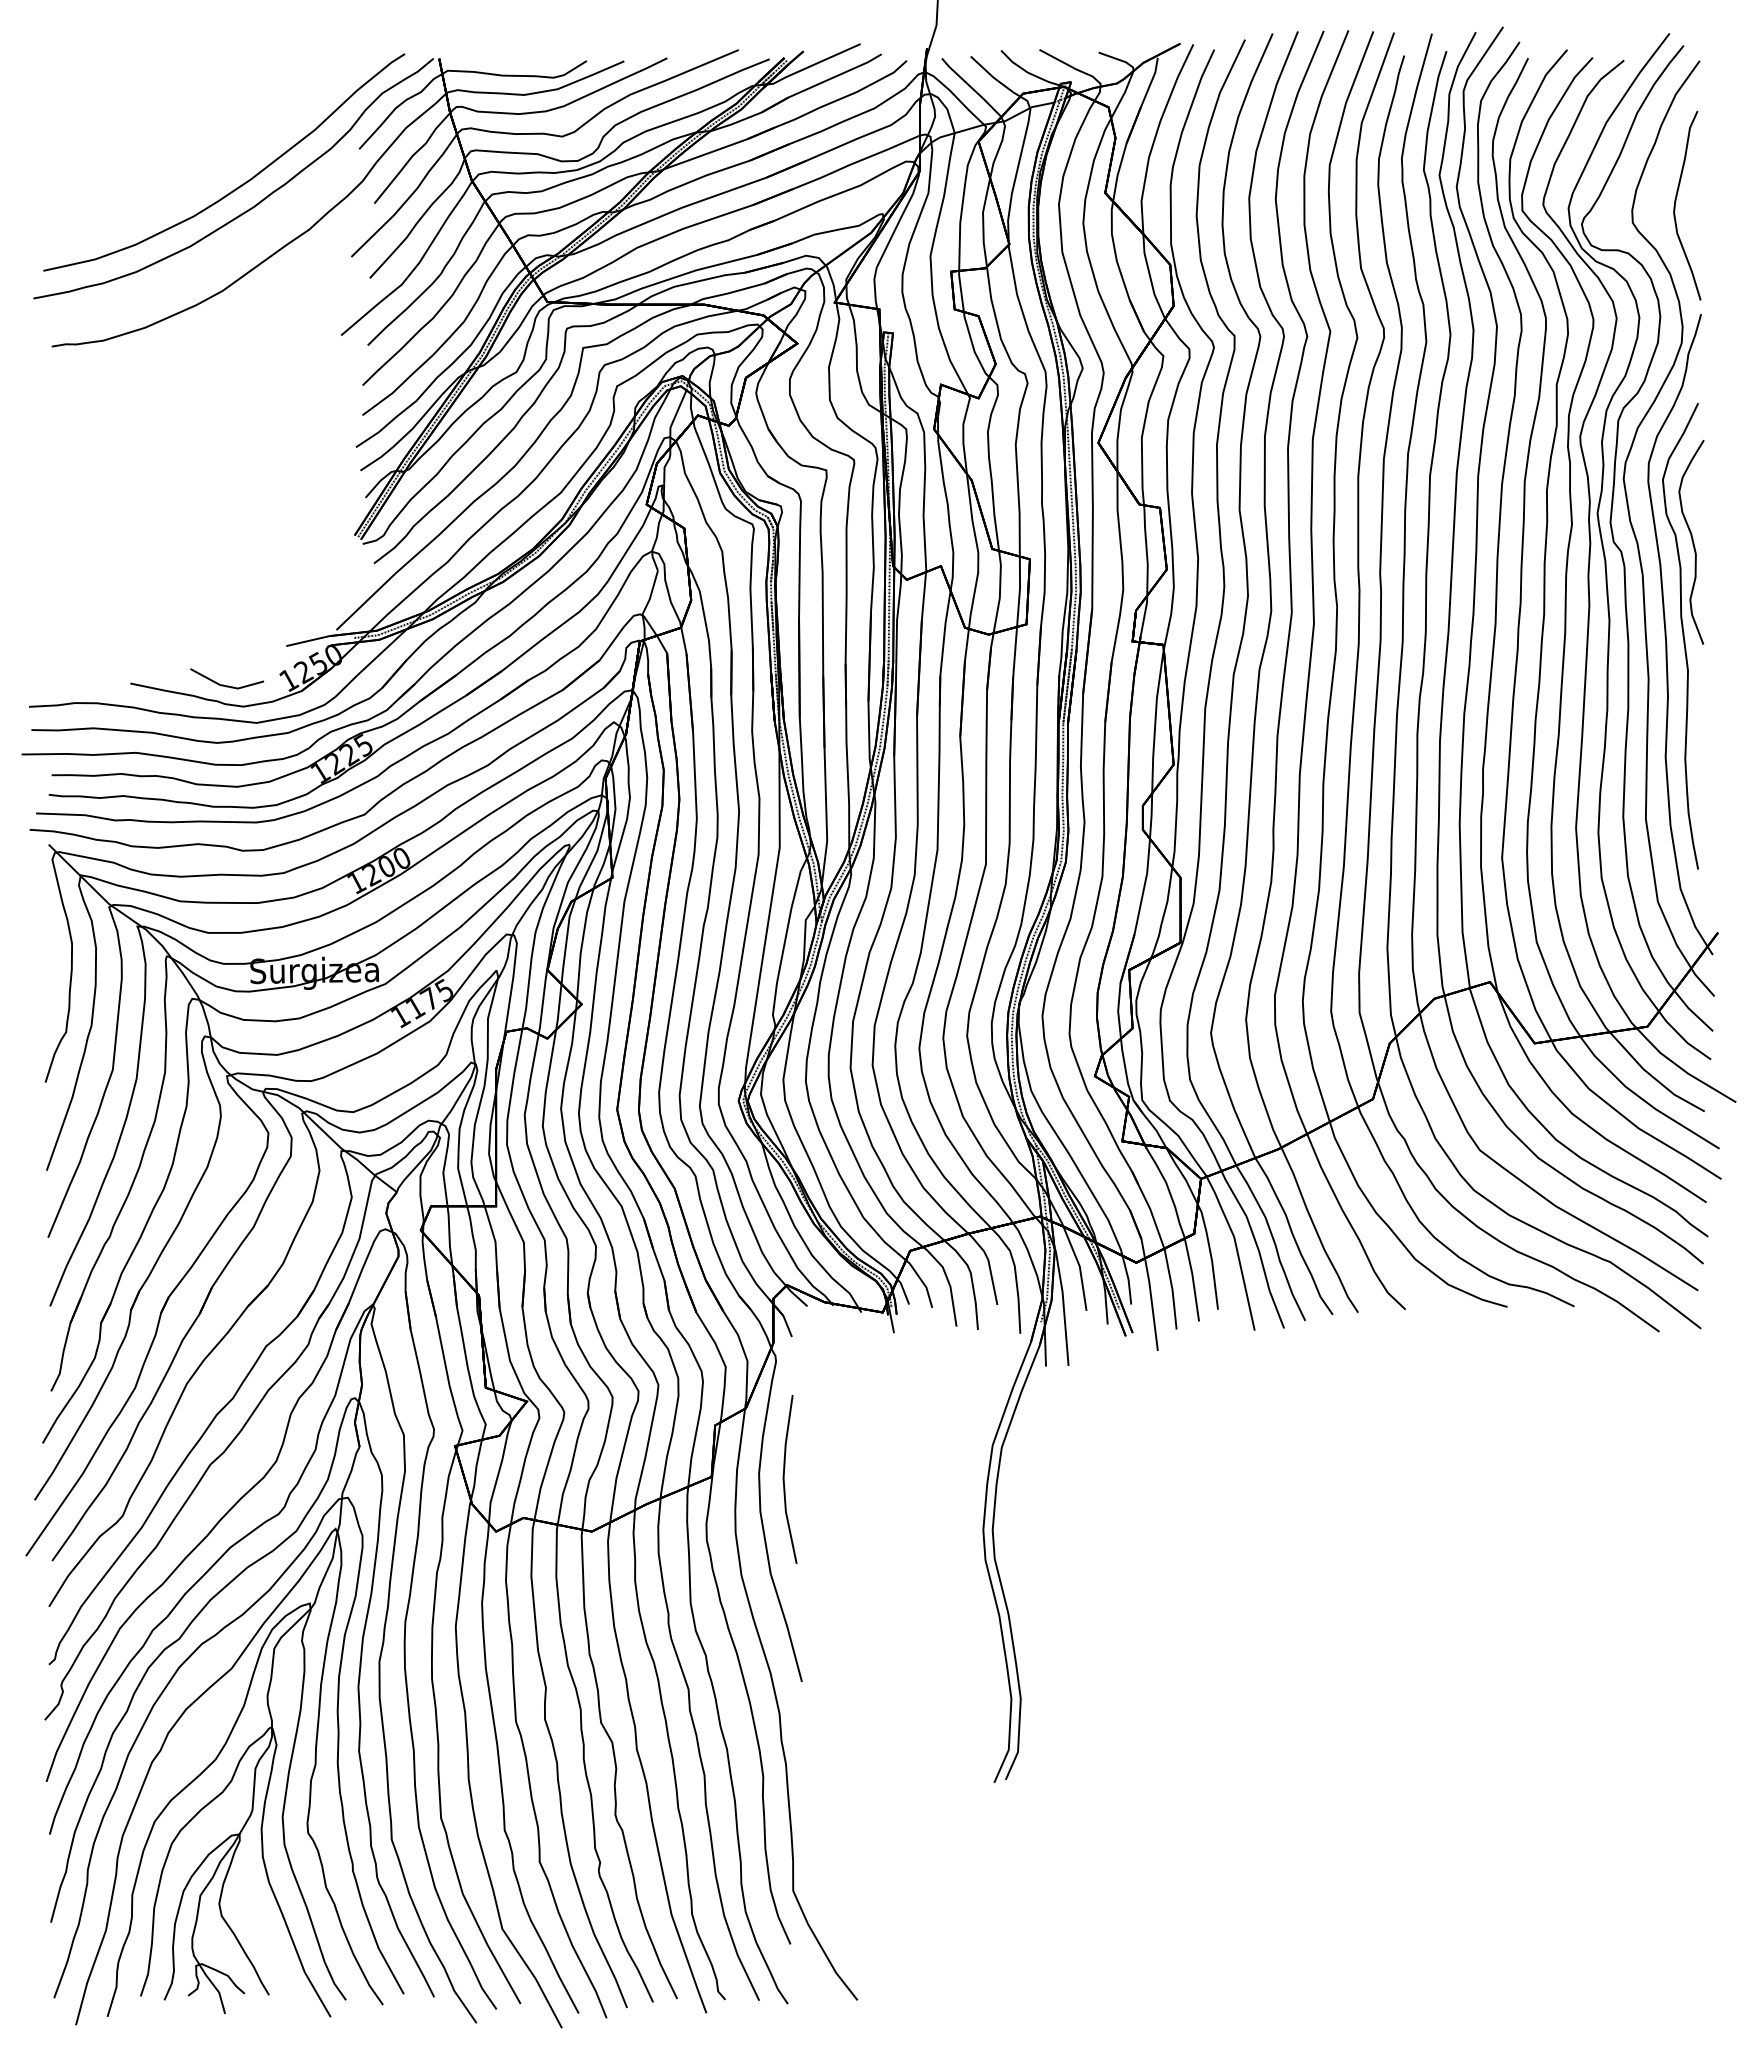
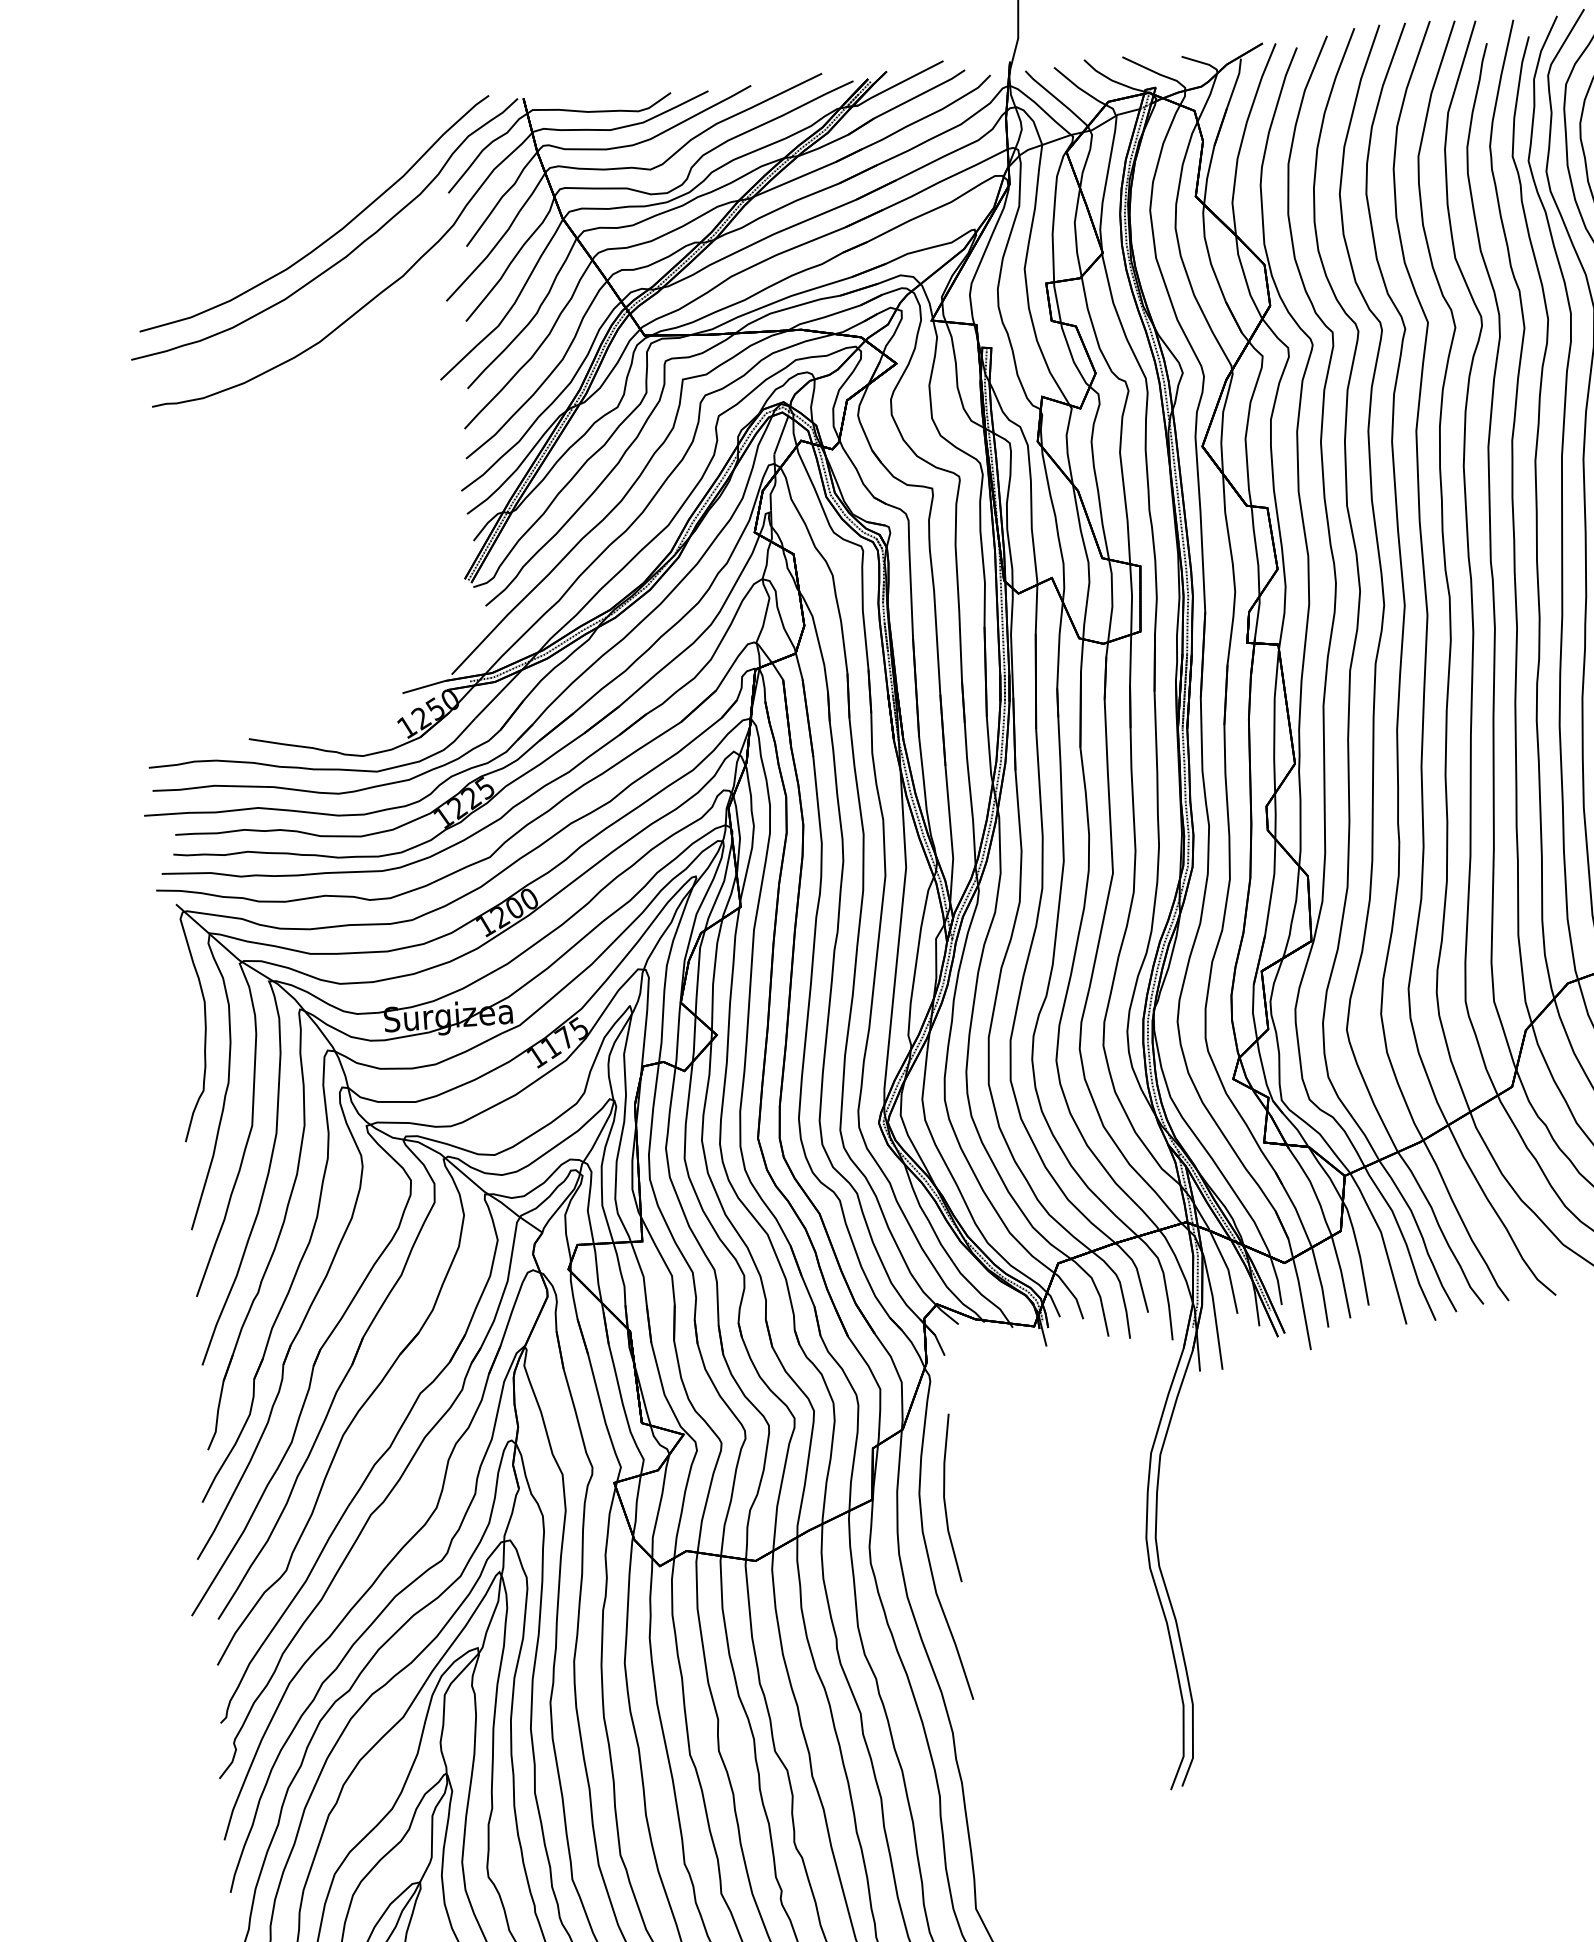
part: (227, 685) -> (345, 735), removed

